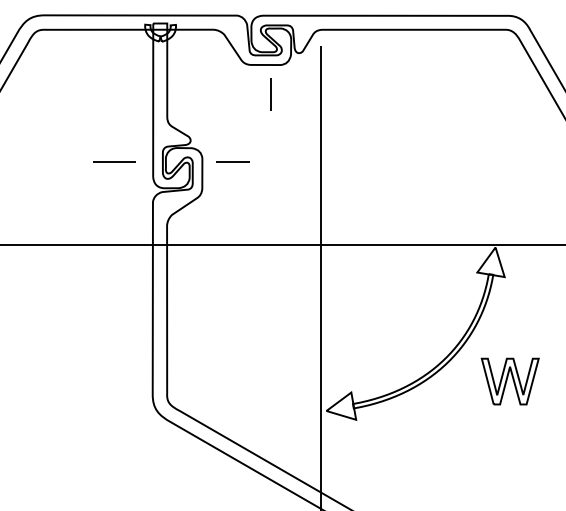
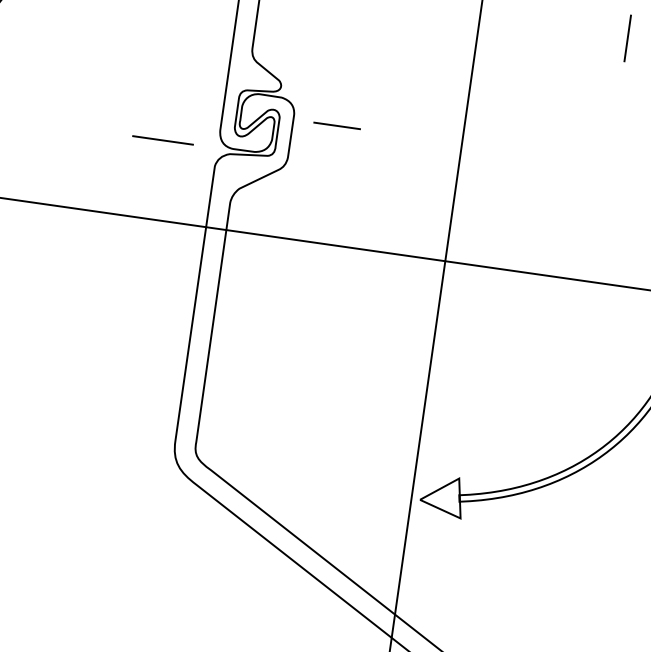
line: (270, 94) -> (626, 37), moved
line: (114, 161) -> (162, 139), moved

